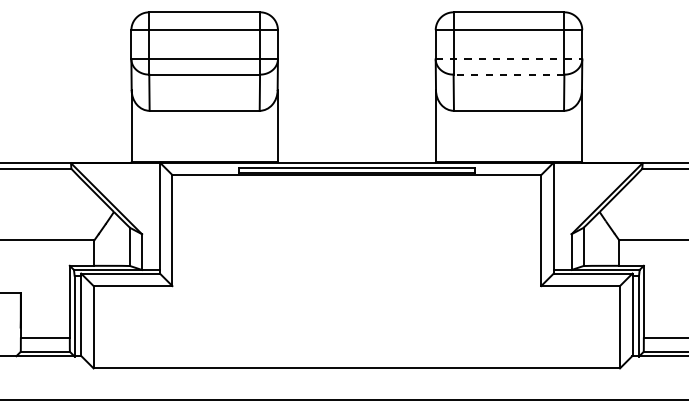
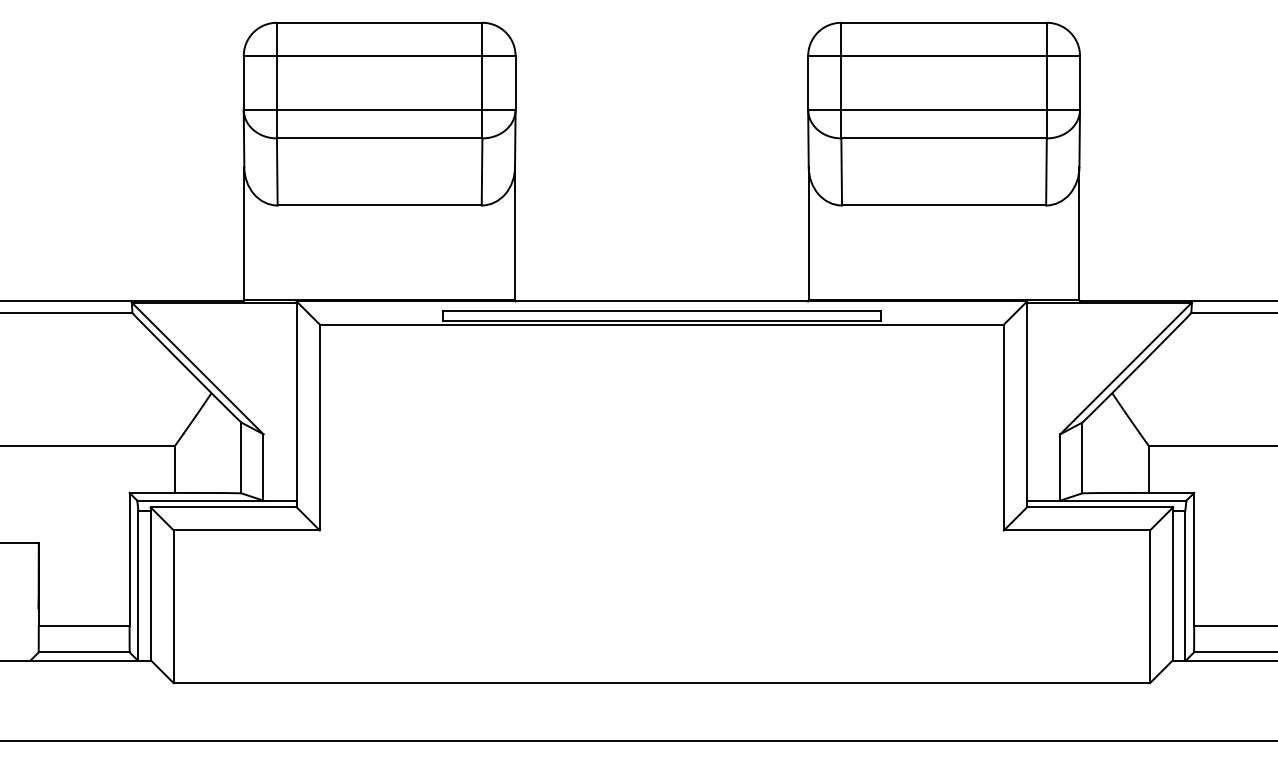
line: (509, 59) -> (945, 110), dashed -> solid
line: (508, 74) -> (943, 138), dashed -> solid

